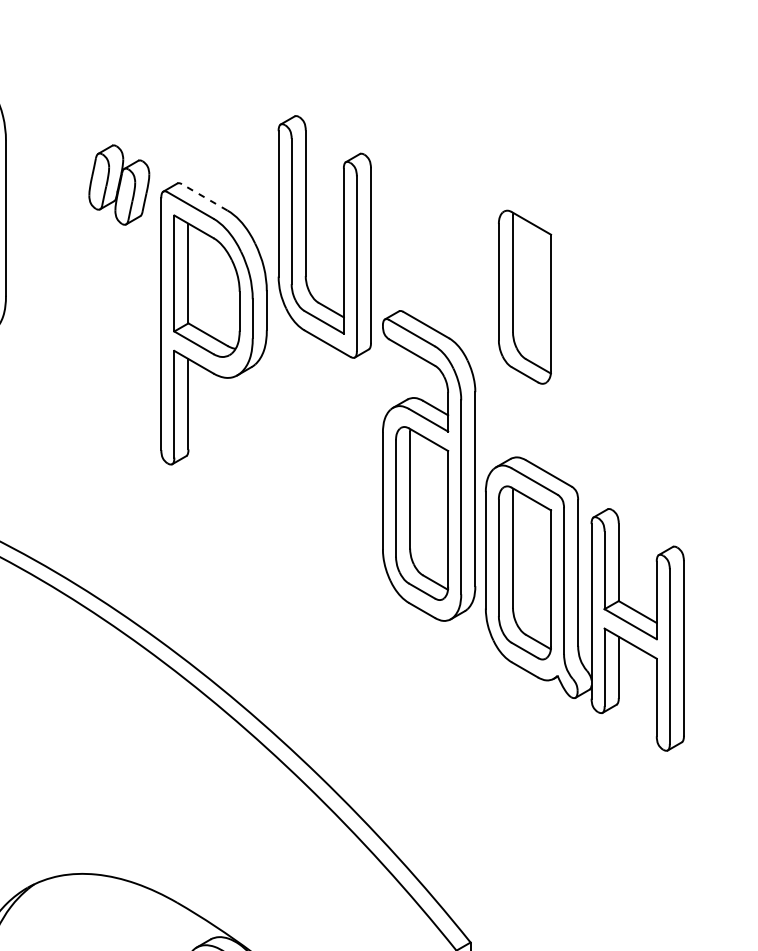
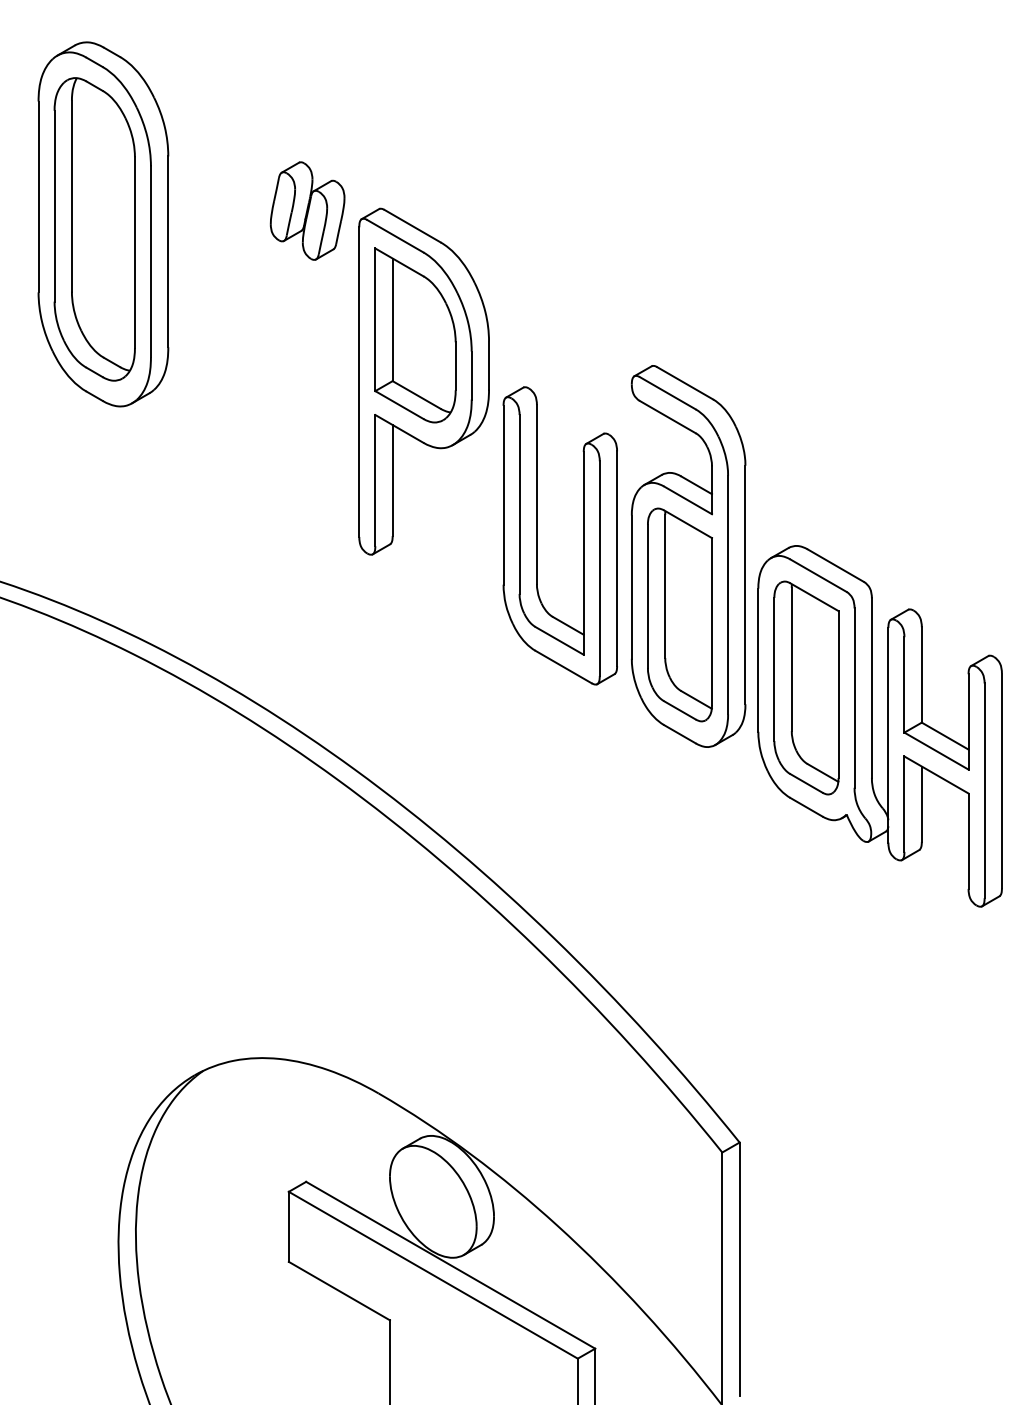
line: (204, 196) -> (412, 225), dashed -> solid
part: (306, 236) -> (537, 535), moved
part: (524, 296) -> (806, 348), removed

